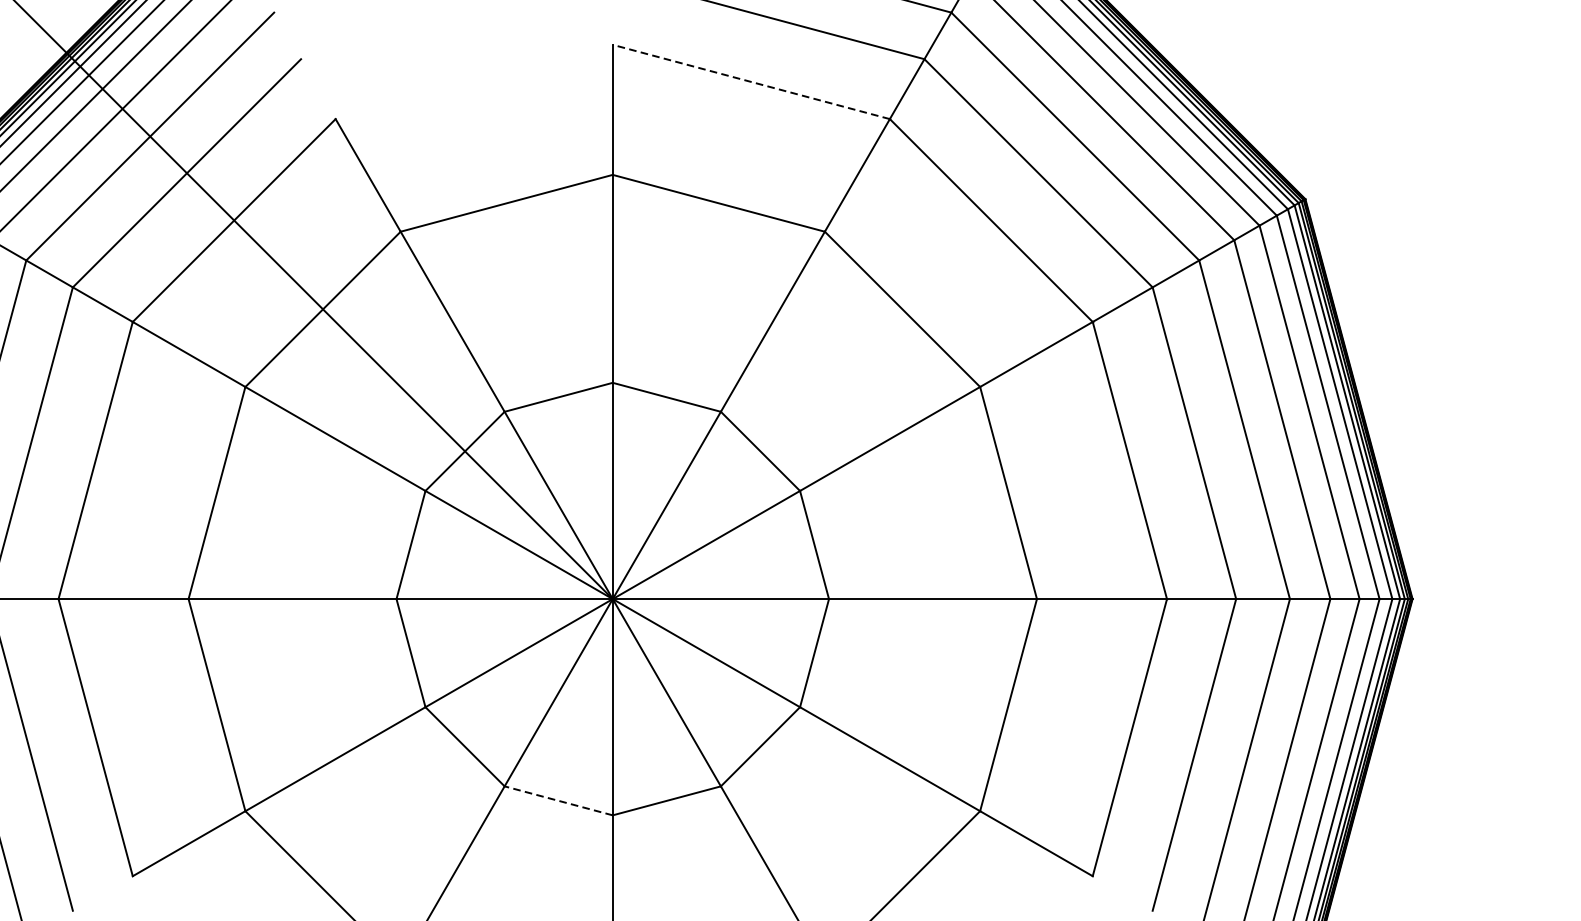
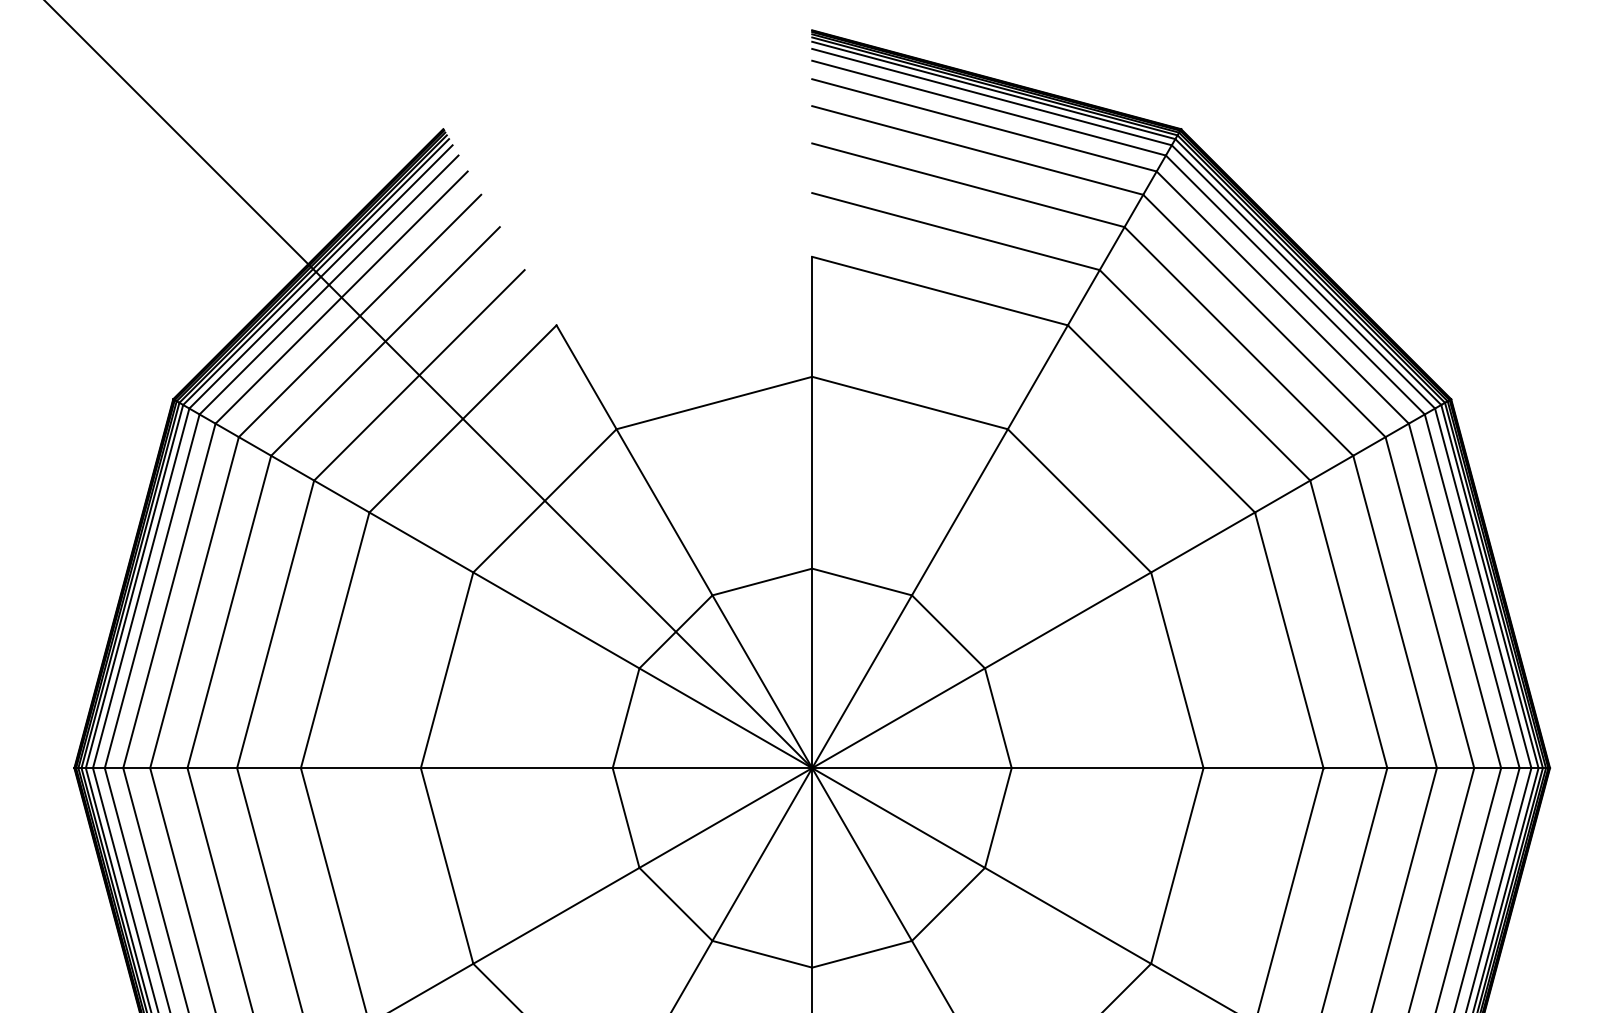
line: (750, 81) -> (939, 290), dashed -> solid
line: (558, 801) -> (762, 954), dashed -> solid

